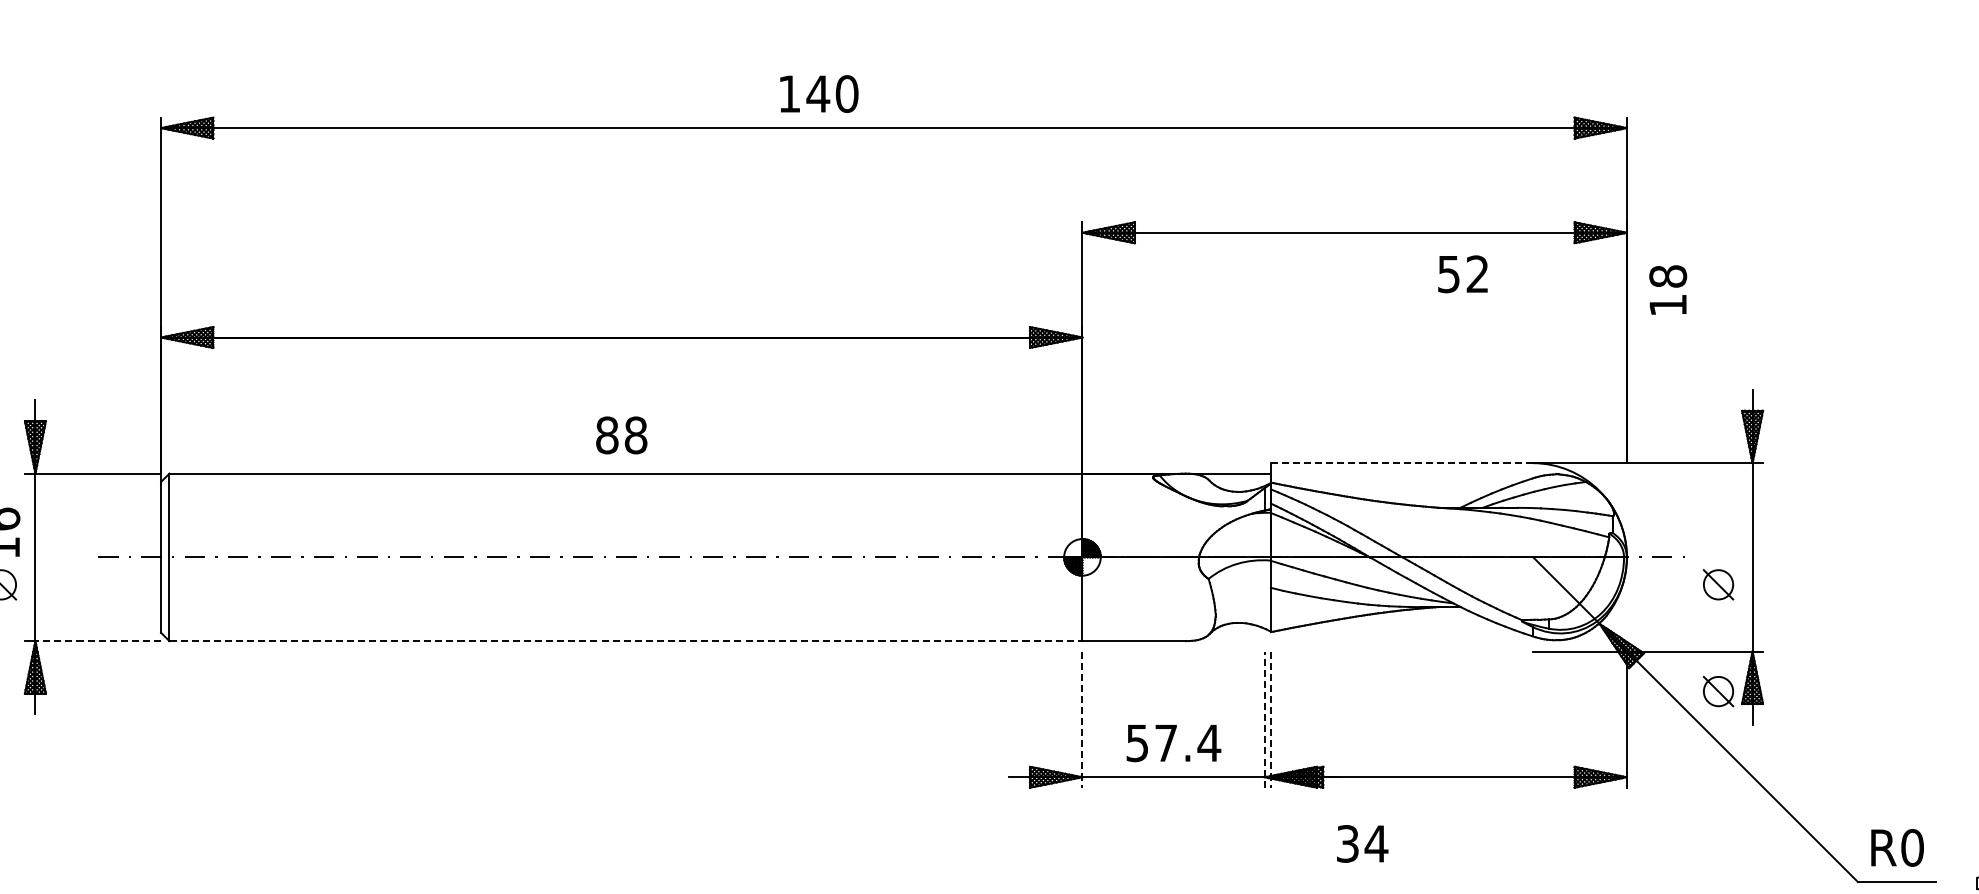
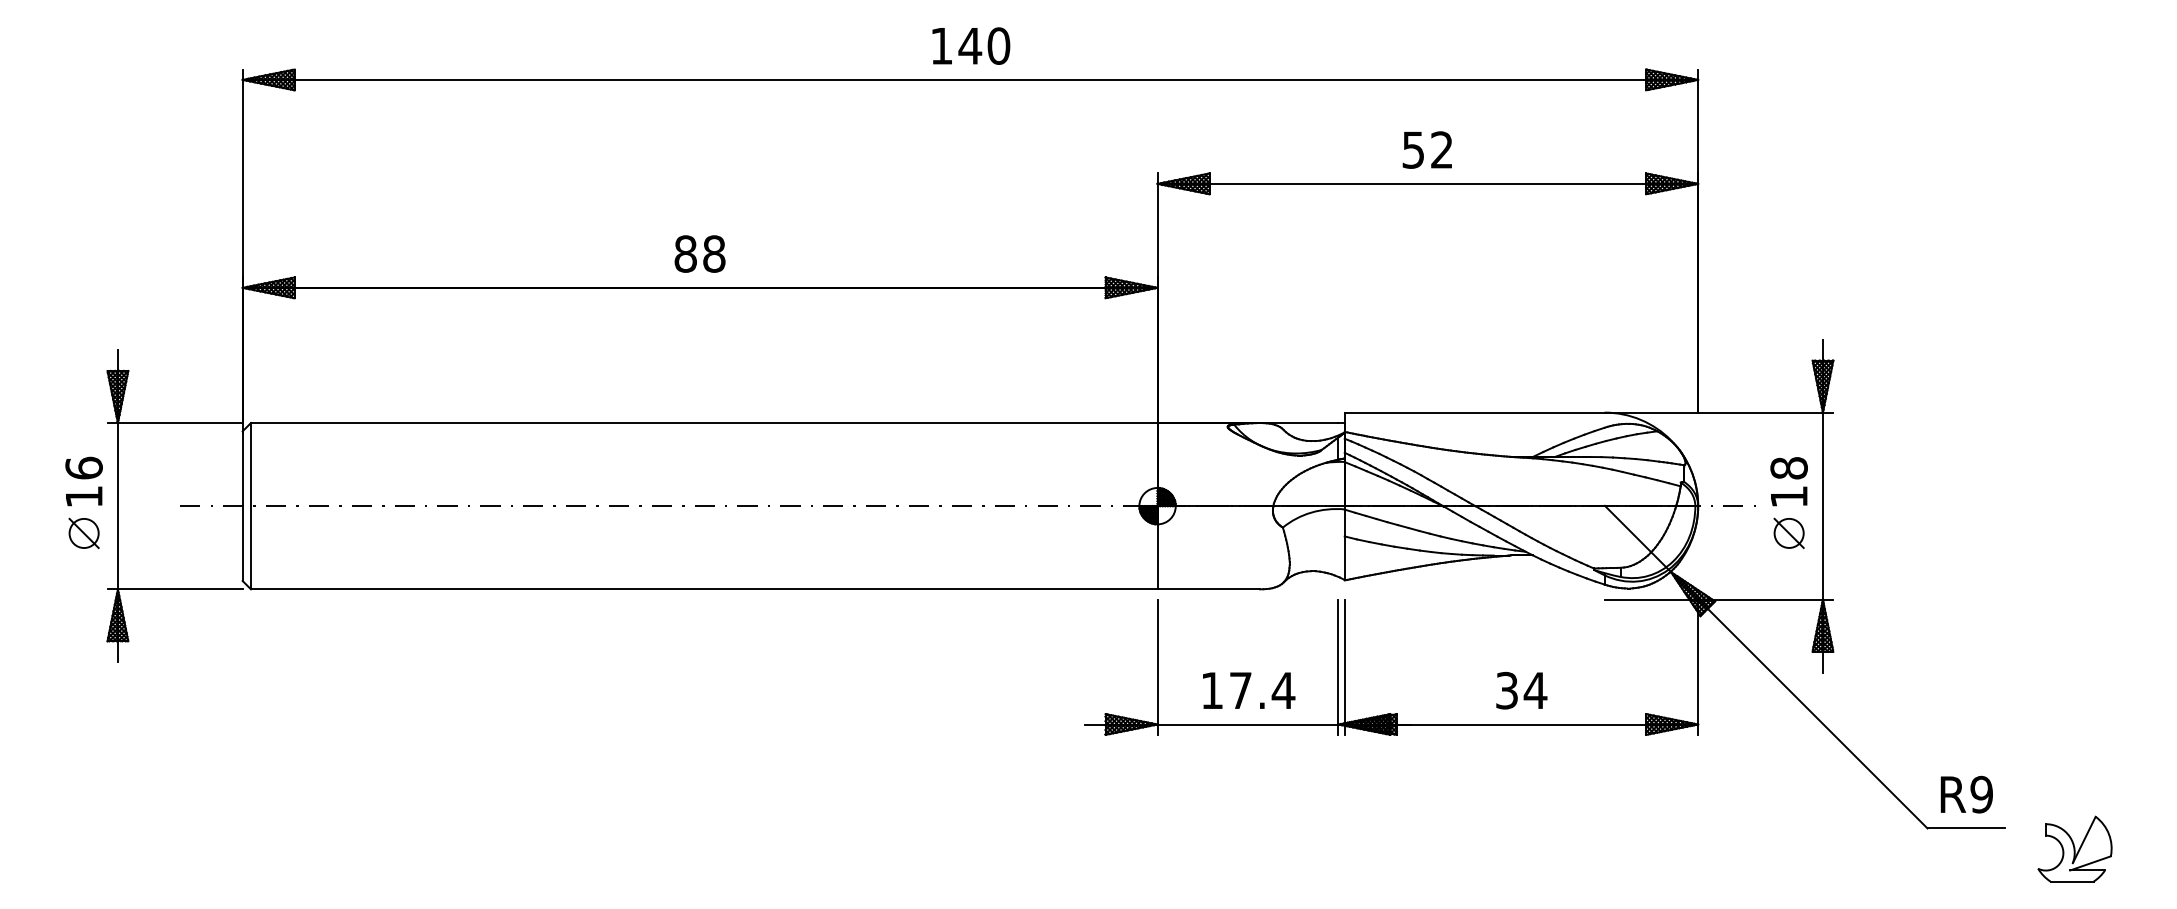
text: (819, 93) -> (971, 45), moved
text: (1462, 273) -> (1426, 149), moved
text: (1667, 289) -> (1788, 481), moved
text: (621, 434) -> (699, 253), moved
line: (1401, 463) -> (1474, 412), dashed -> solid
line: (97, 641) -> (179, 589), dashed -> solid
line: (626, 641) -> (704, 589), dashed -> solid
part: (1717, 690) -> (1788, 638), removed
line: (1082, 719) -> (1157, 667), dashed -> solid
line: (1264, 719) -> (1338, 667), dashed -> solid
line: (1270, 719) -> (1344, 667), dashed -> solid
text: (1136, 743) -> (1211, 690), 57.4 -> 17.4
text: (1362, 843) -> (1521, 690), moved
text: (1912, 847) -> (1981, 794), R0 -> R9

